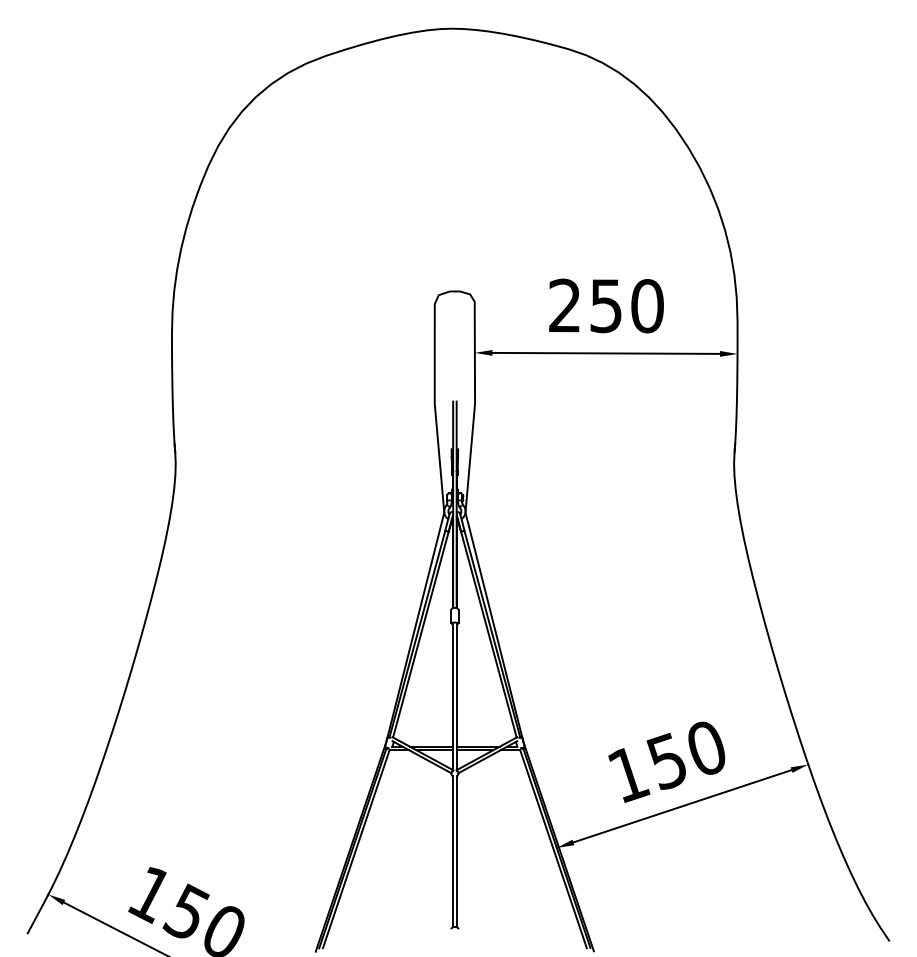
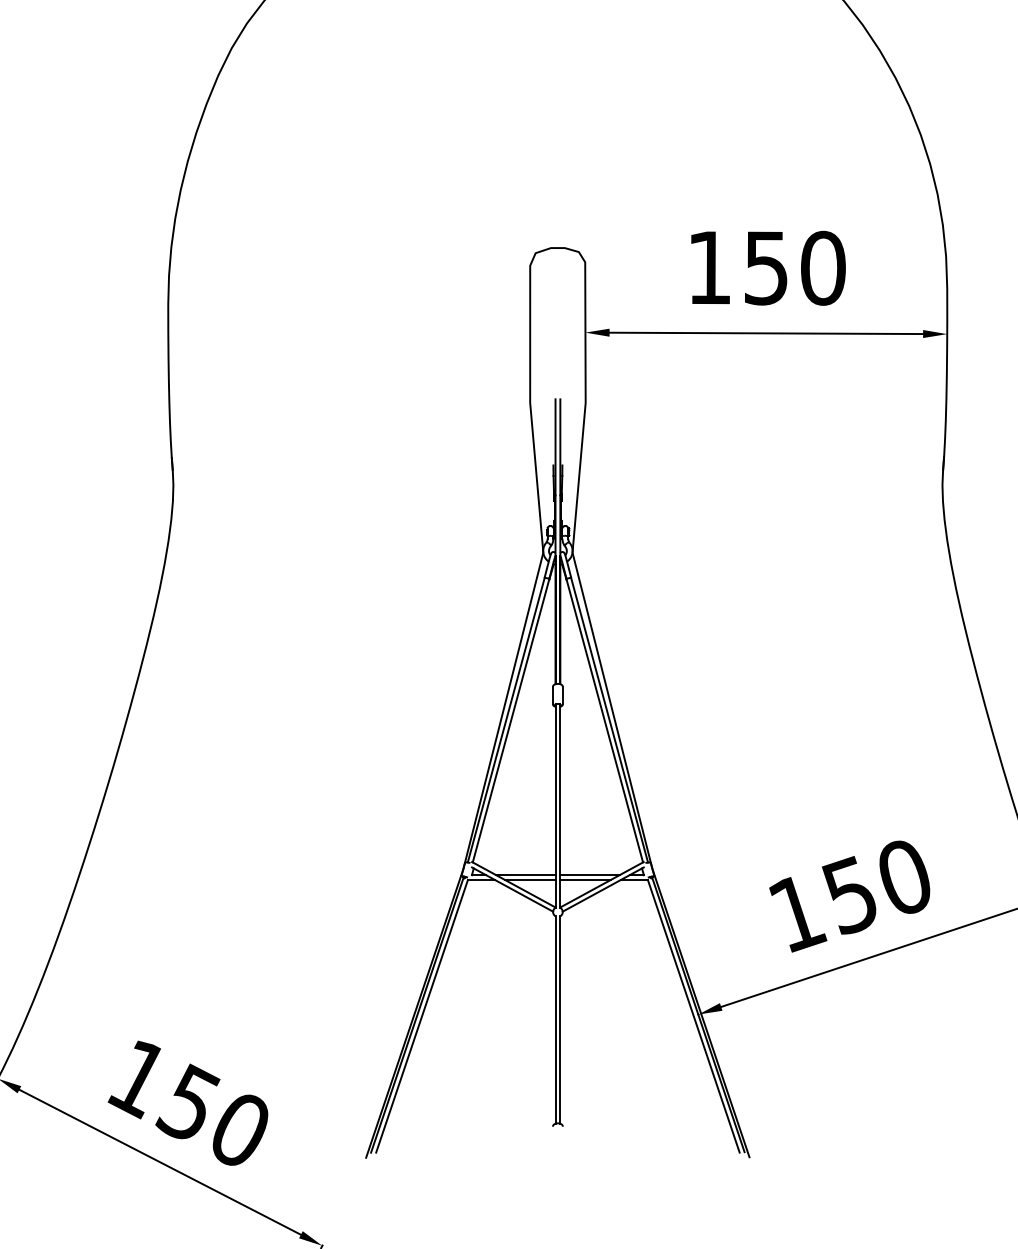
text: (564, 304) -> (708, 266), 250 -> 150

